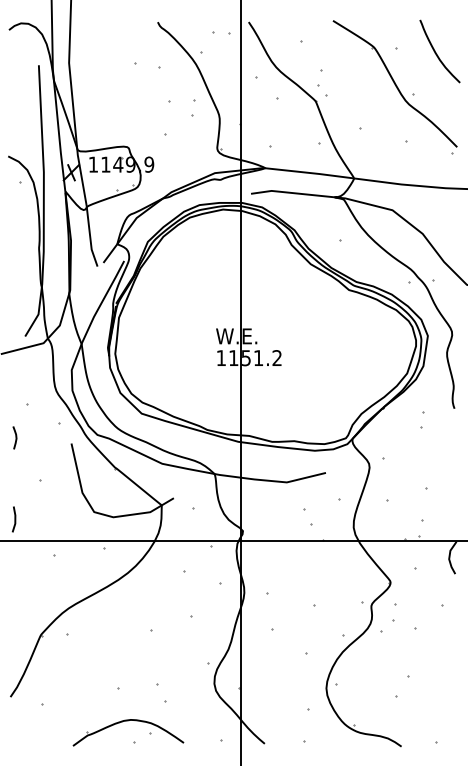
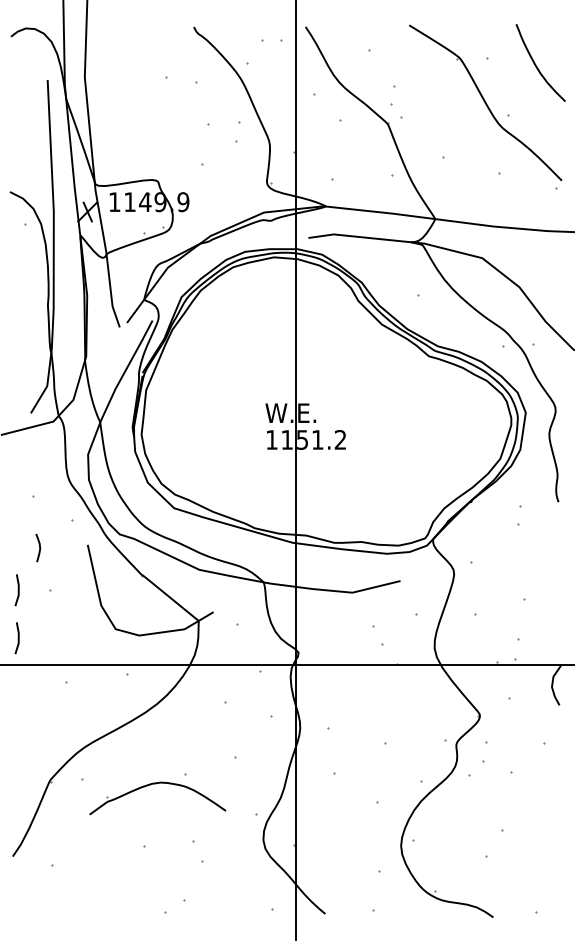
curve: (15, 437) -> (39, 547), moved
line: (14, 480) -> (17, 590), added
part: (127, 721) -> (156, 784), moved

